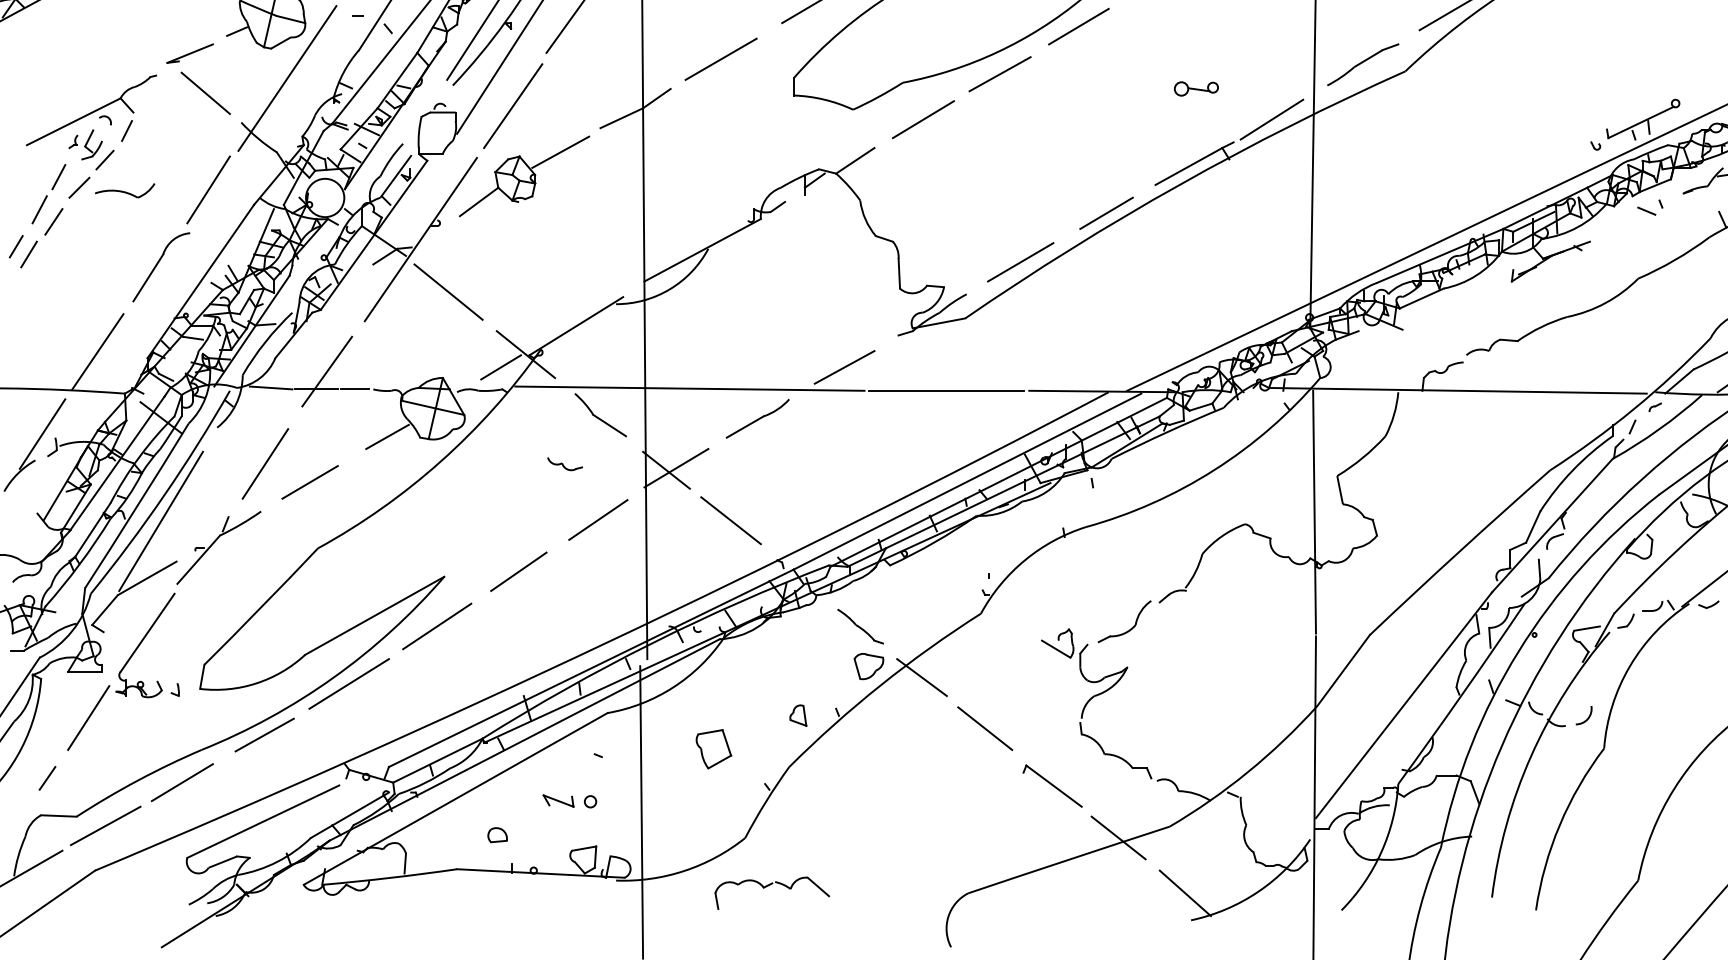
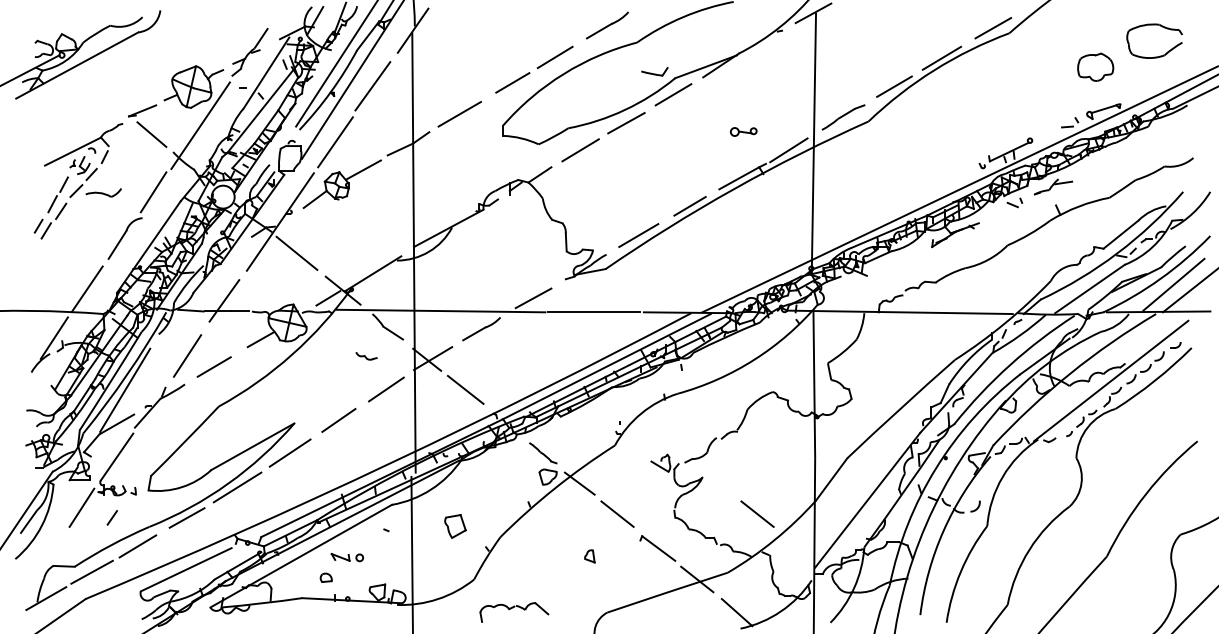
part: (797, 715) -> (589, 556), moved
line: (1219, 727) -> (757, 513), added
line: (46, 777) -> (111, 517), moved
part: (568, 801) -> (346, 557), moved
part: (772, 893) -> (514, 612), moved

